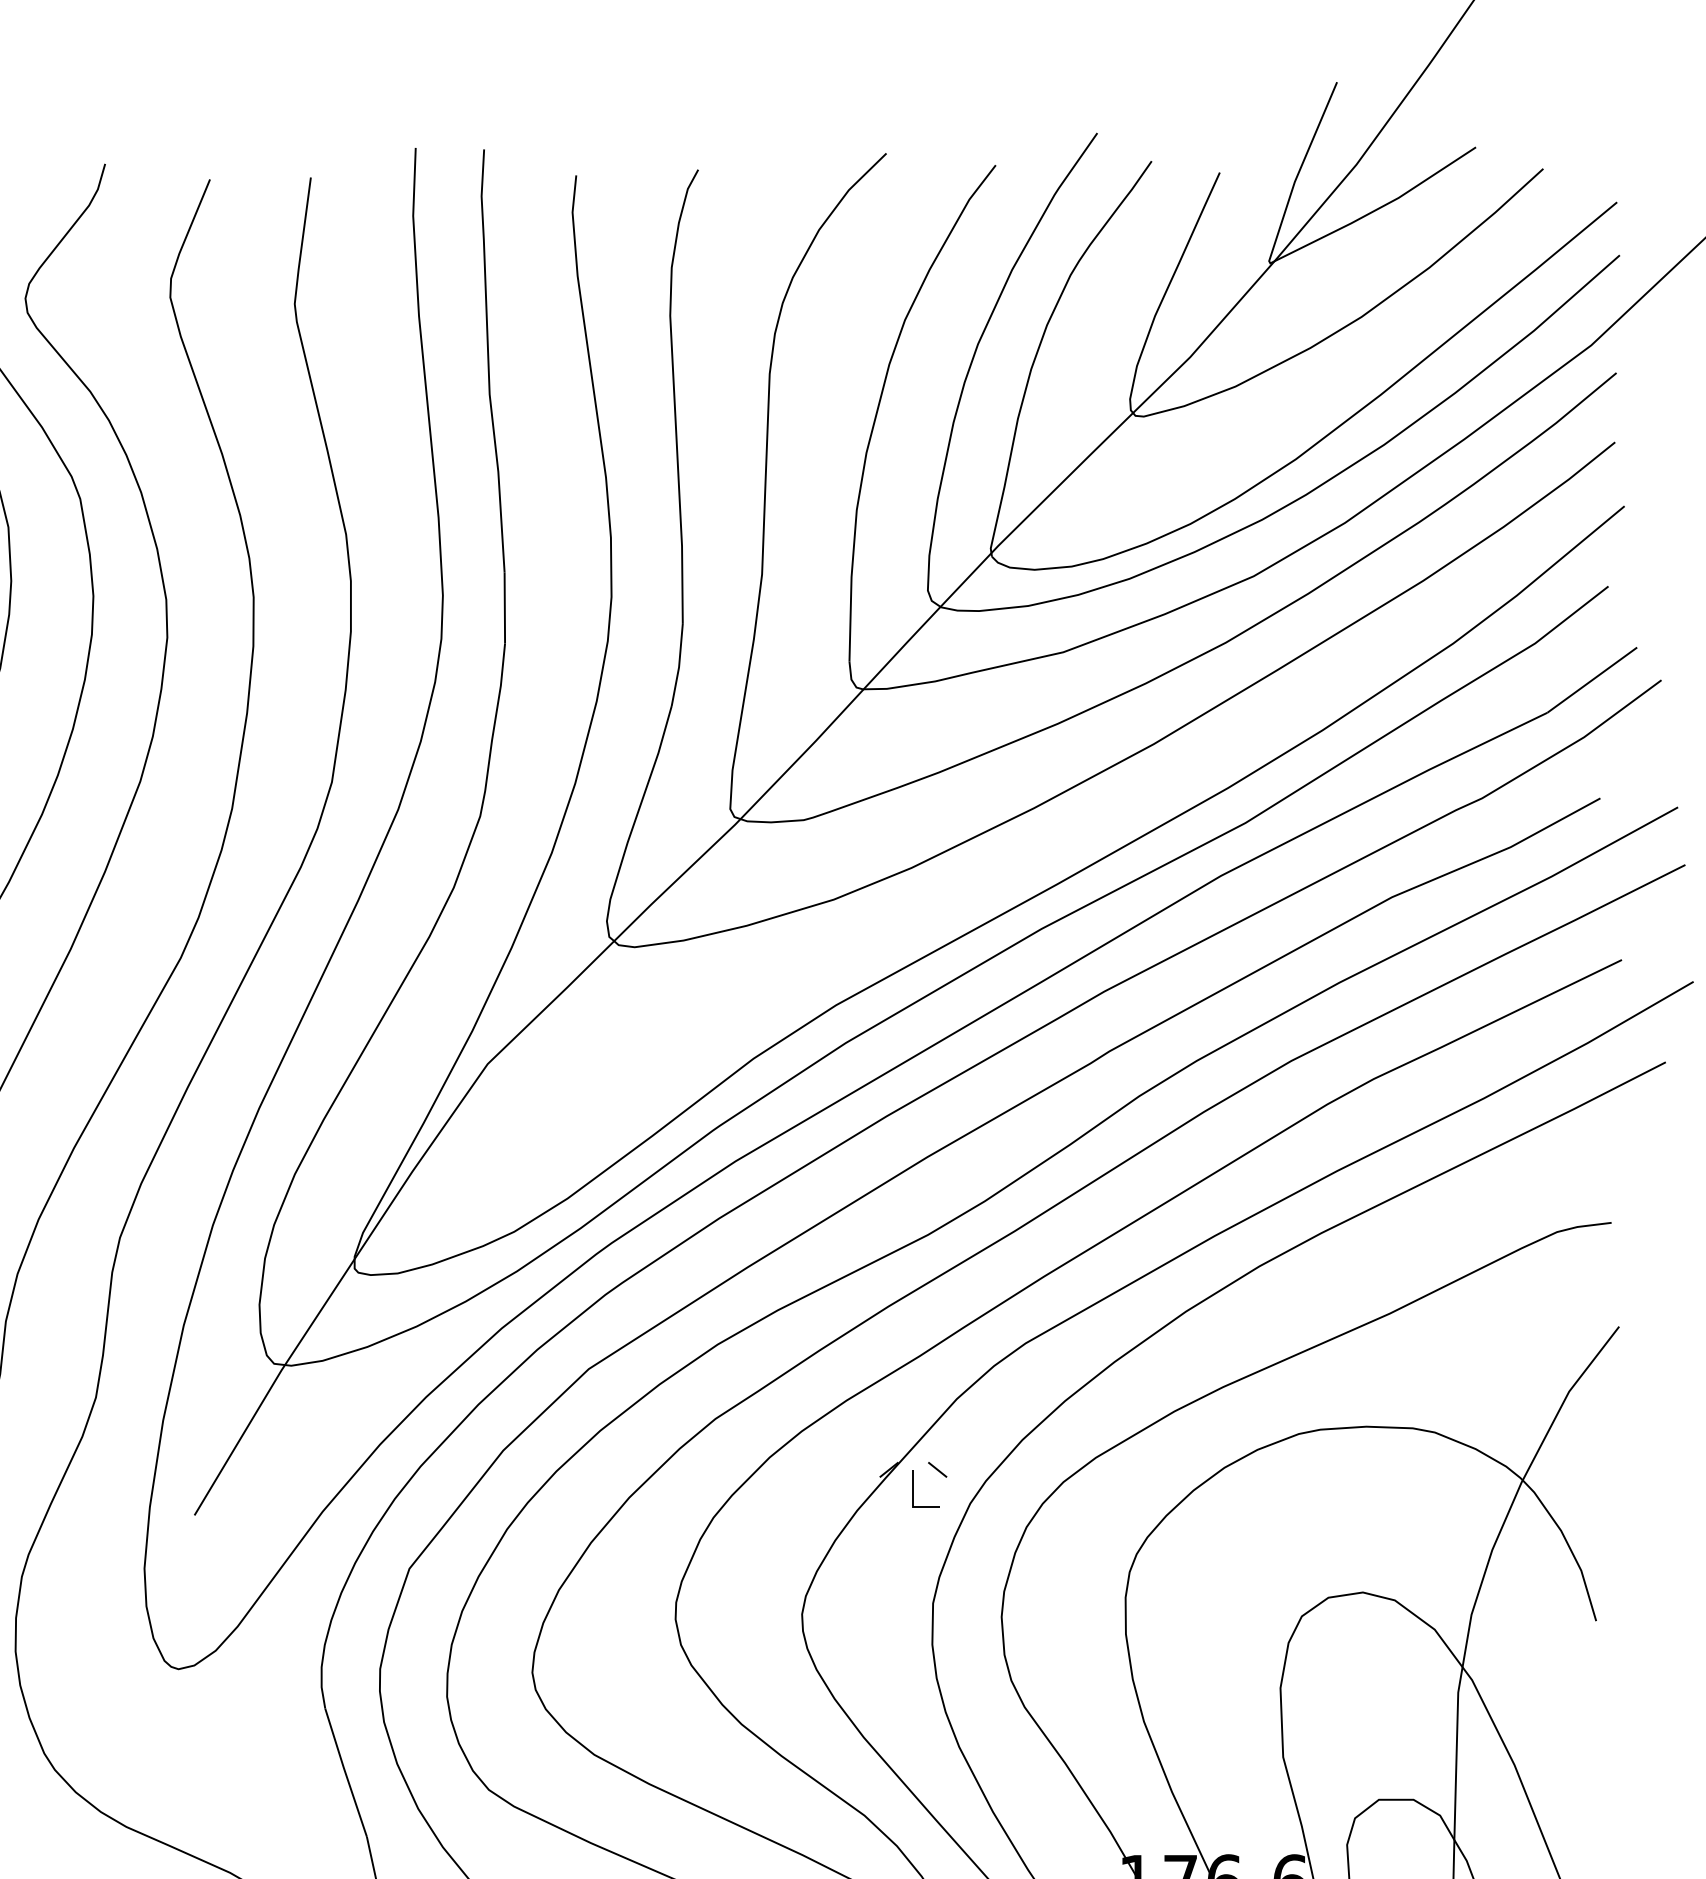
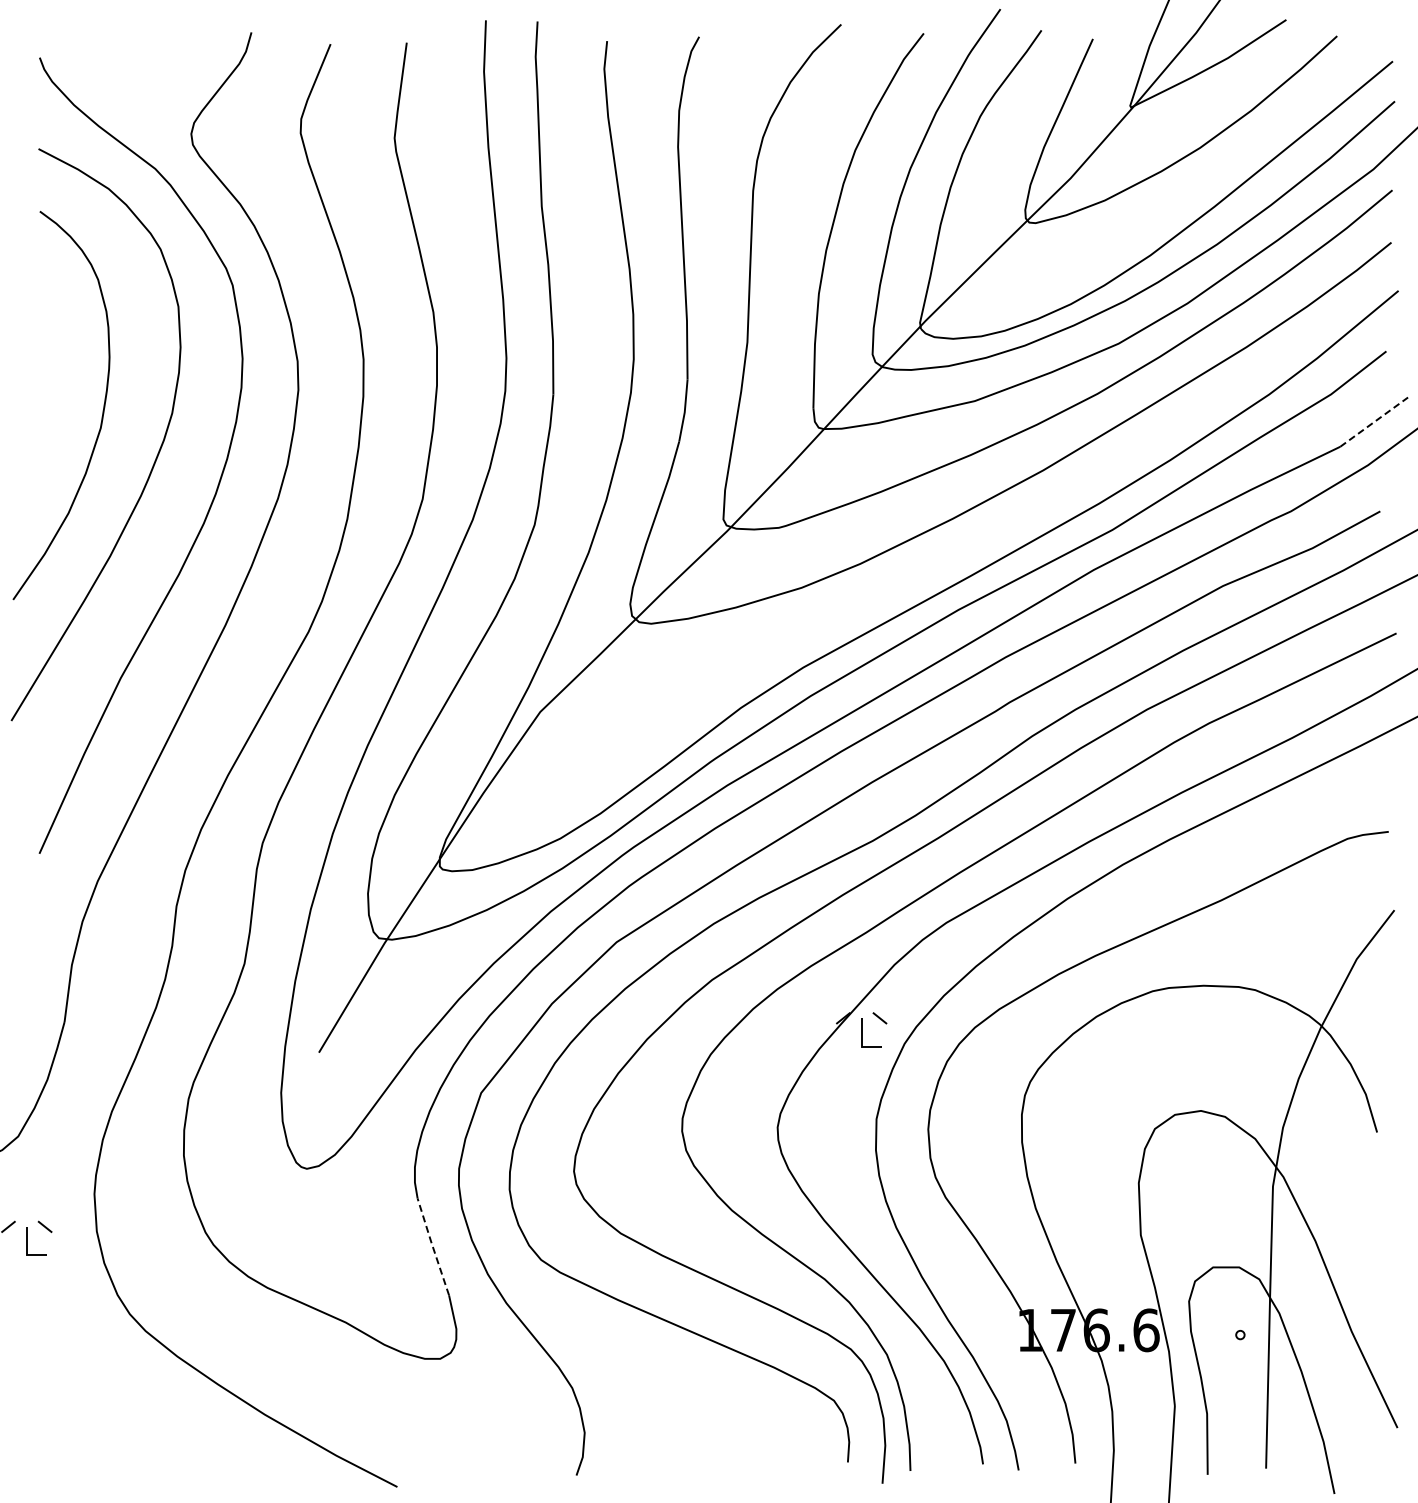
line: (1592, 680) -> (1374, 422), solid -> dashed
line: (344, 1772) -> (432, 1246), solid -> dashed

